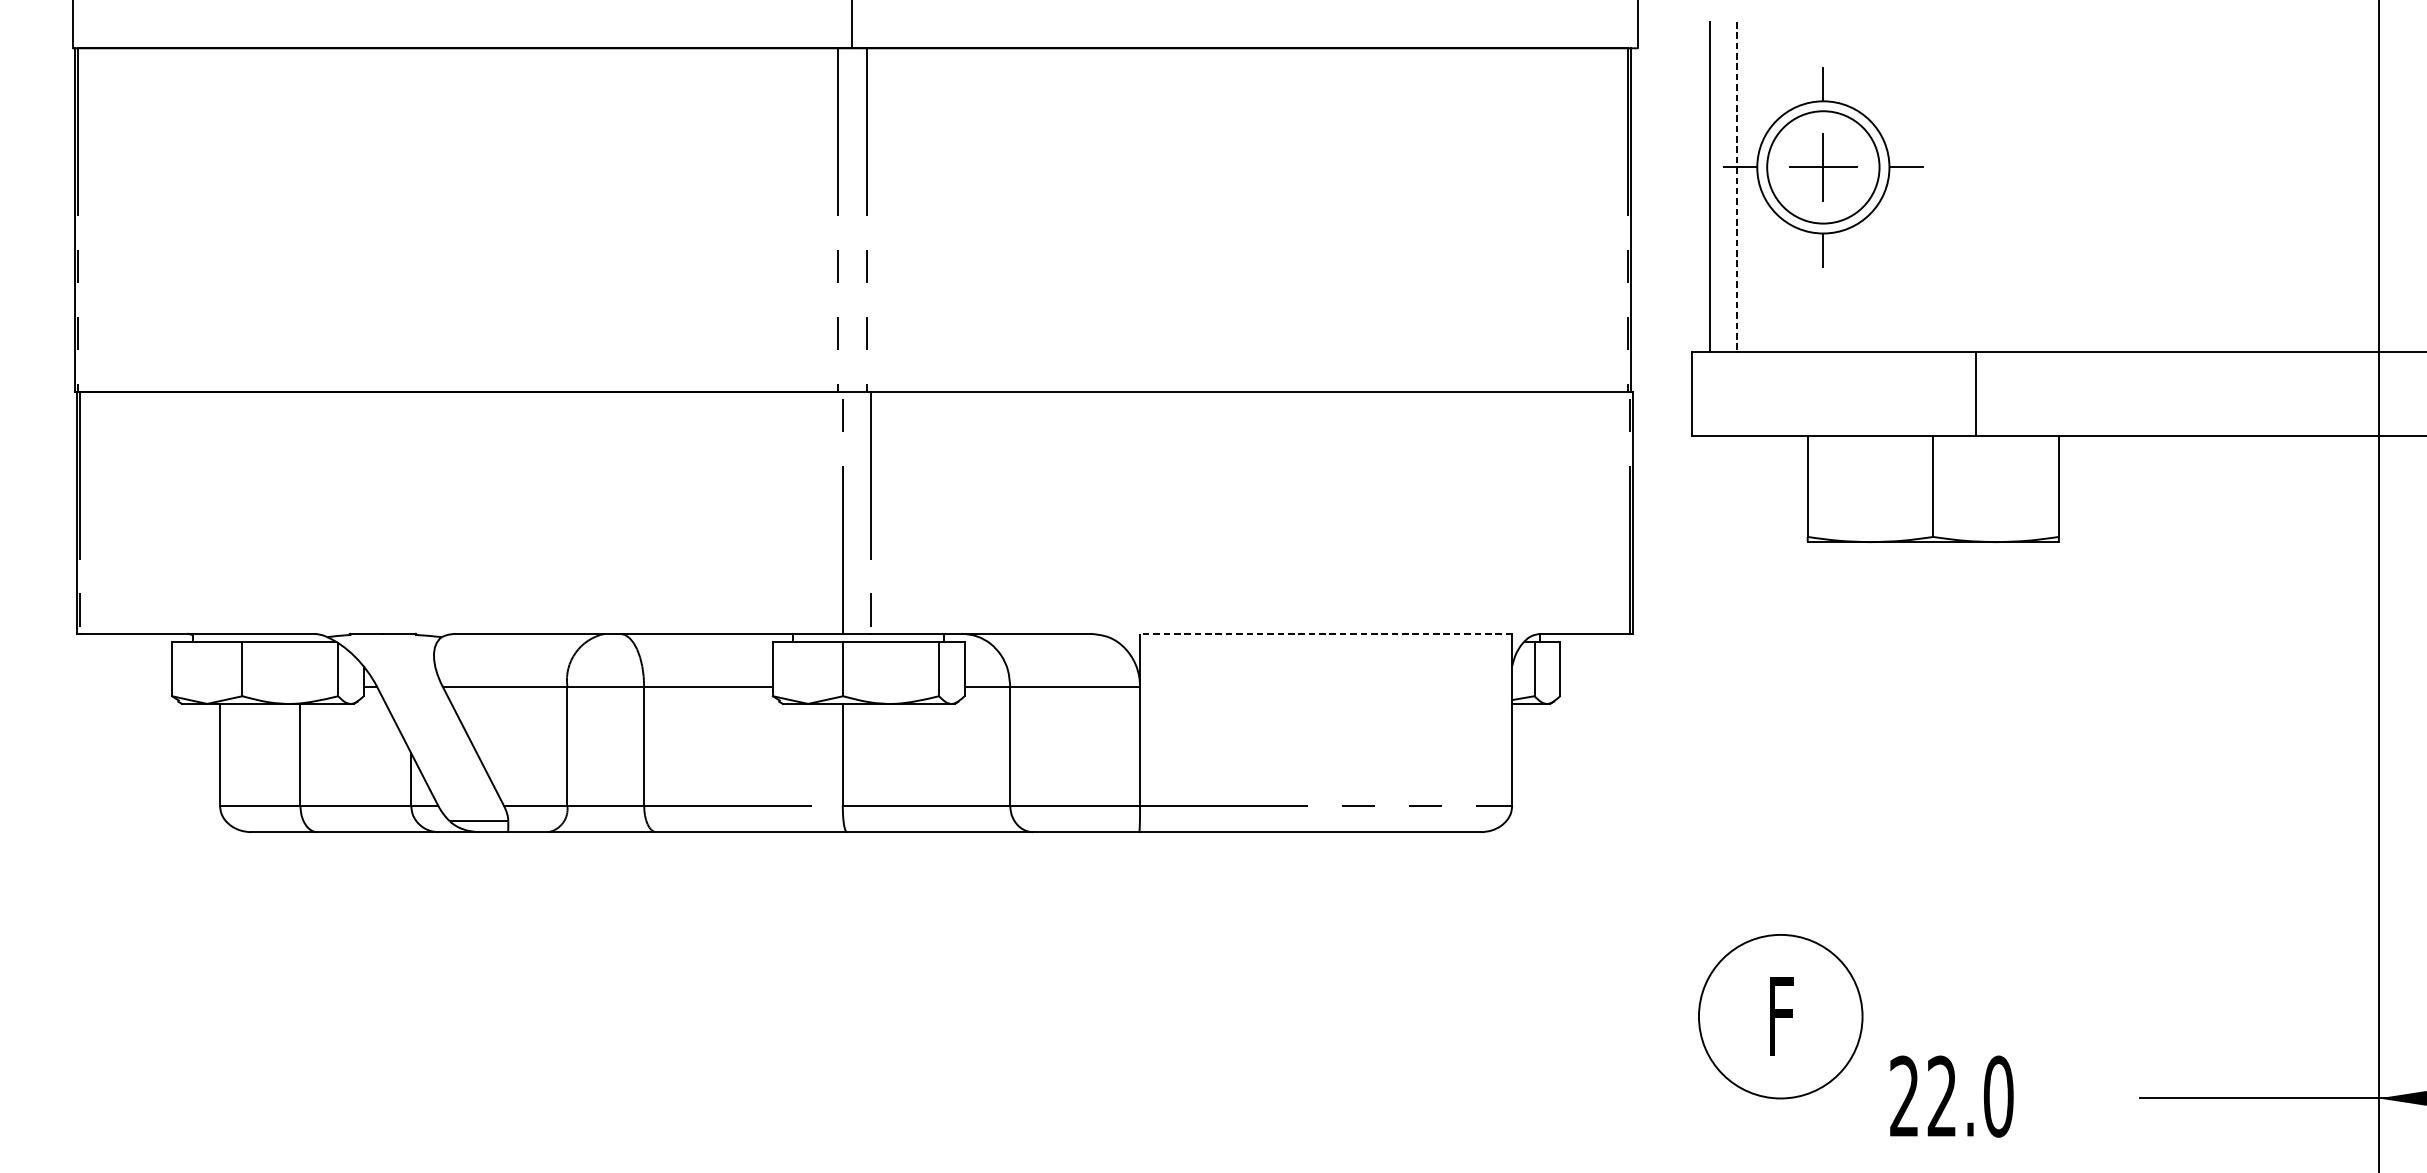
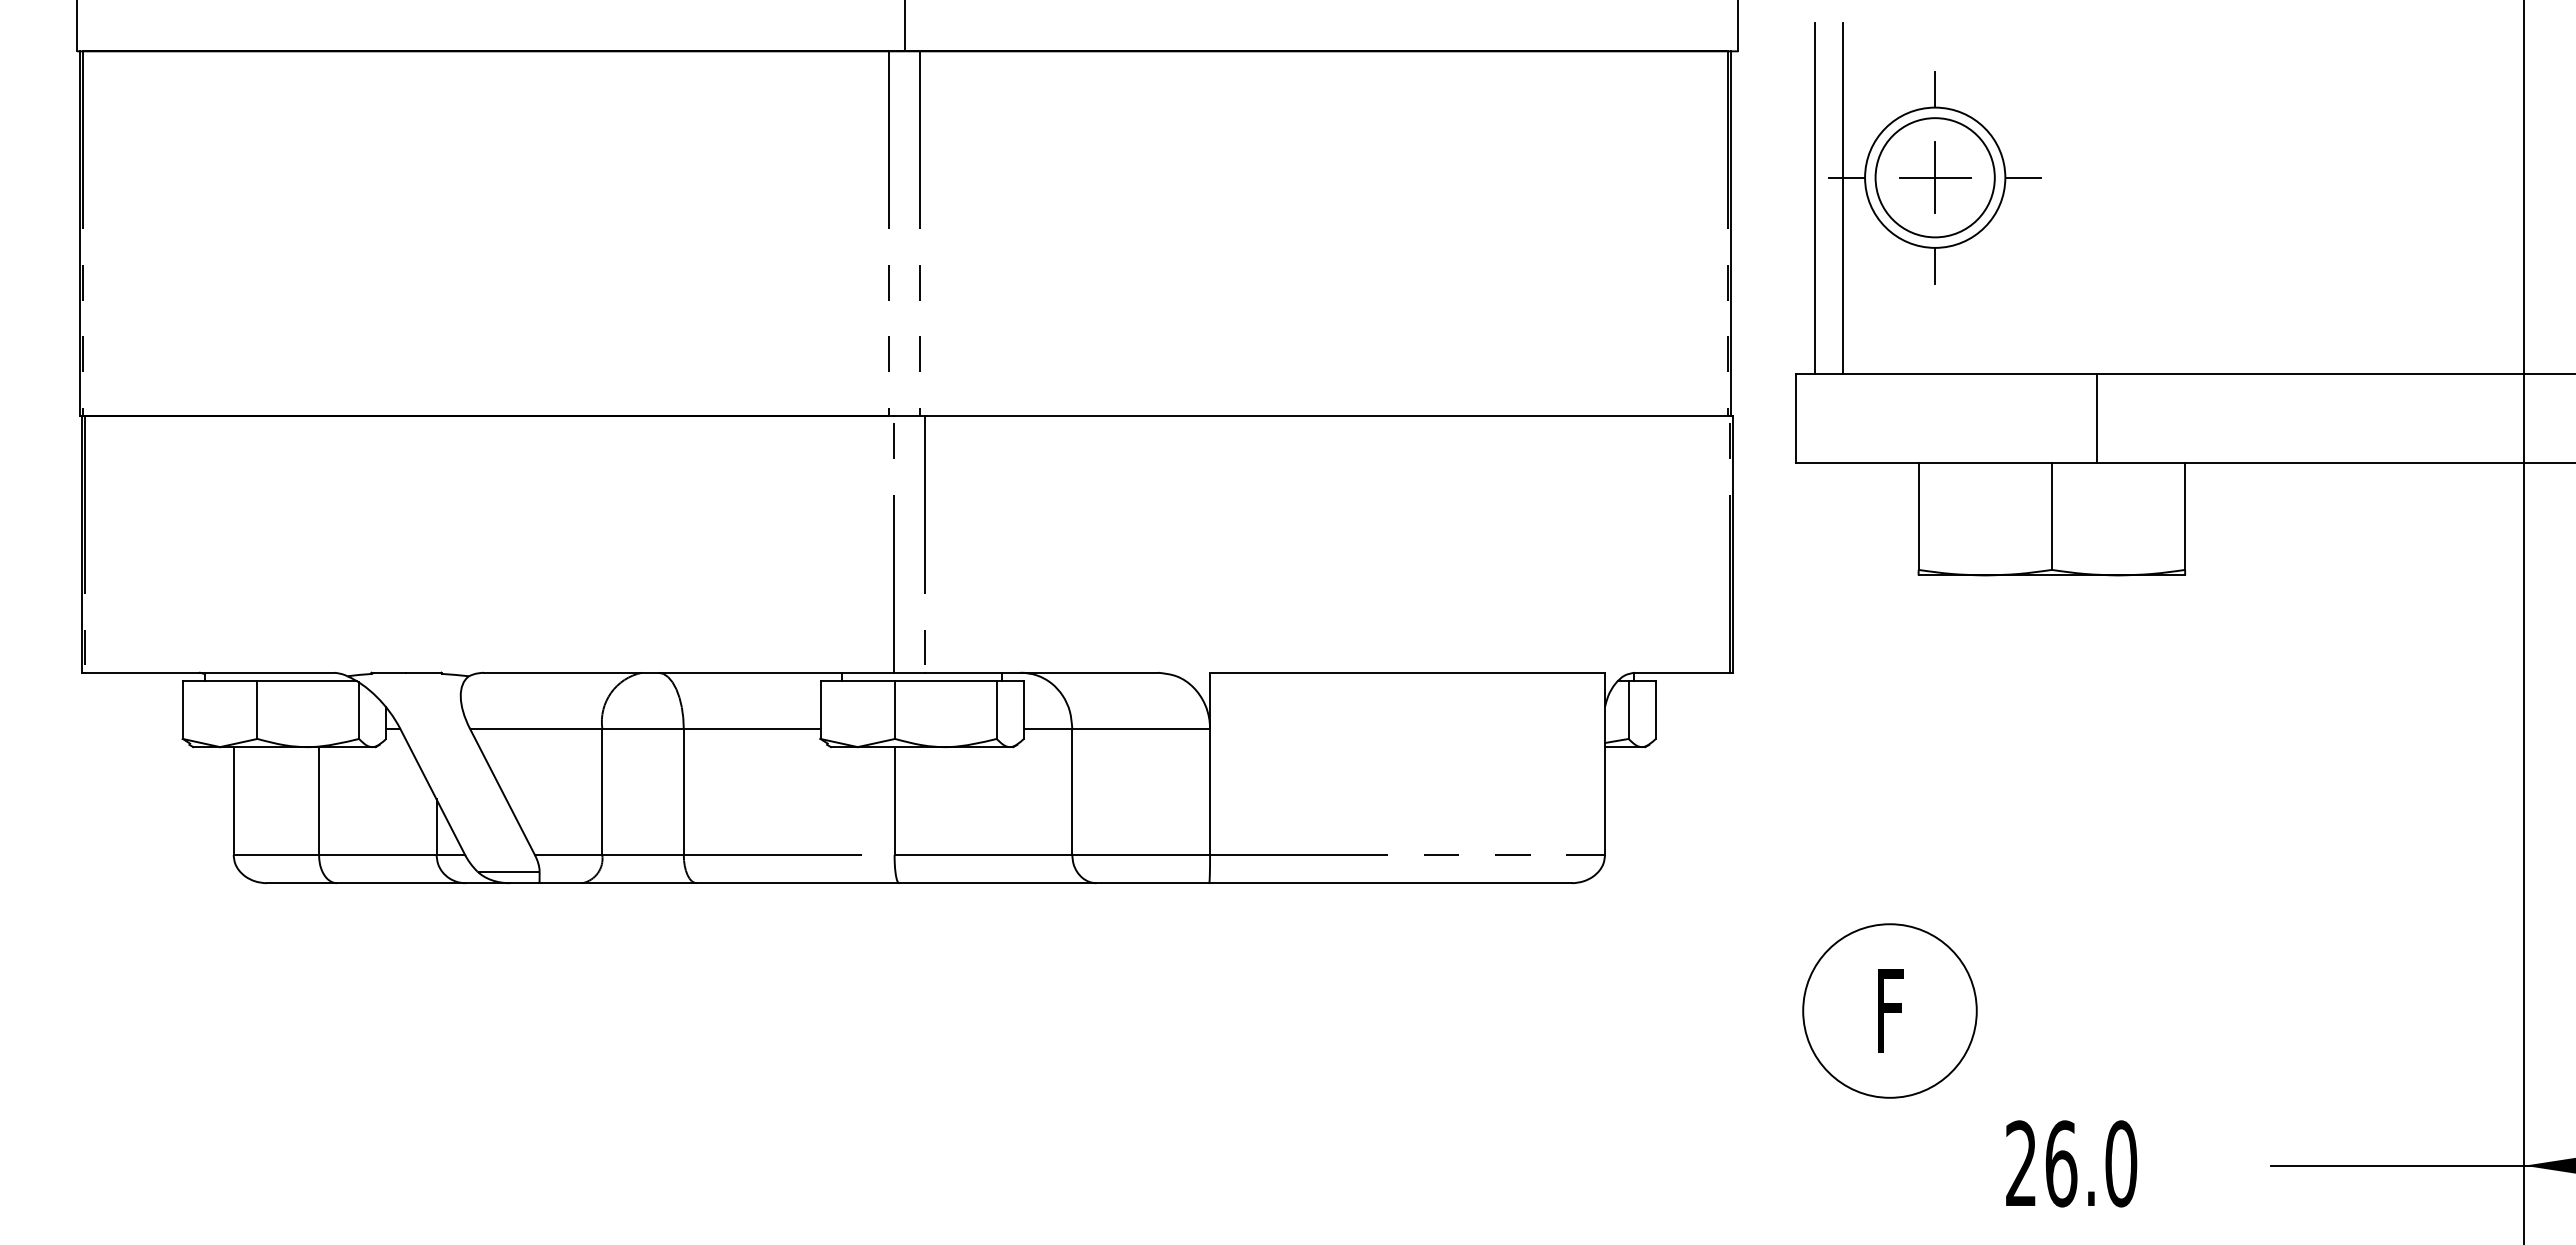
line: (1736, 187) -> (1843, 199), dashed -> solid
line: (1326, 633) -> (1407, 672), dashed -> solid
part: (1780, 1016) -> (1889, 1010), moved
text: (1942, 1096) -> (2061, 1163), 22.0 -> 26.0

